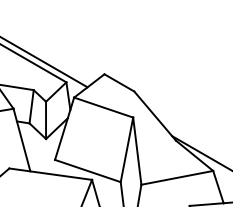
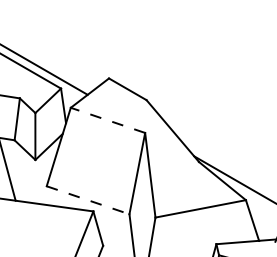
line: (103, 107) -> (107, 120), solid -> dashed
line: (87, 171) -> (87, 200), solid -> dashed

